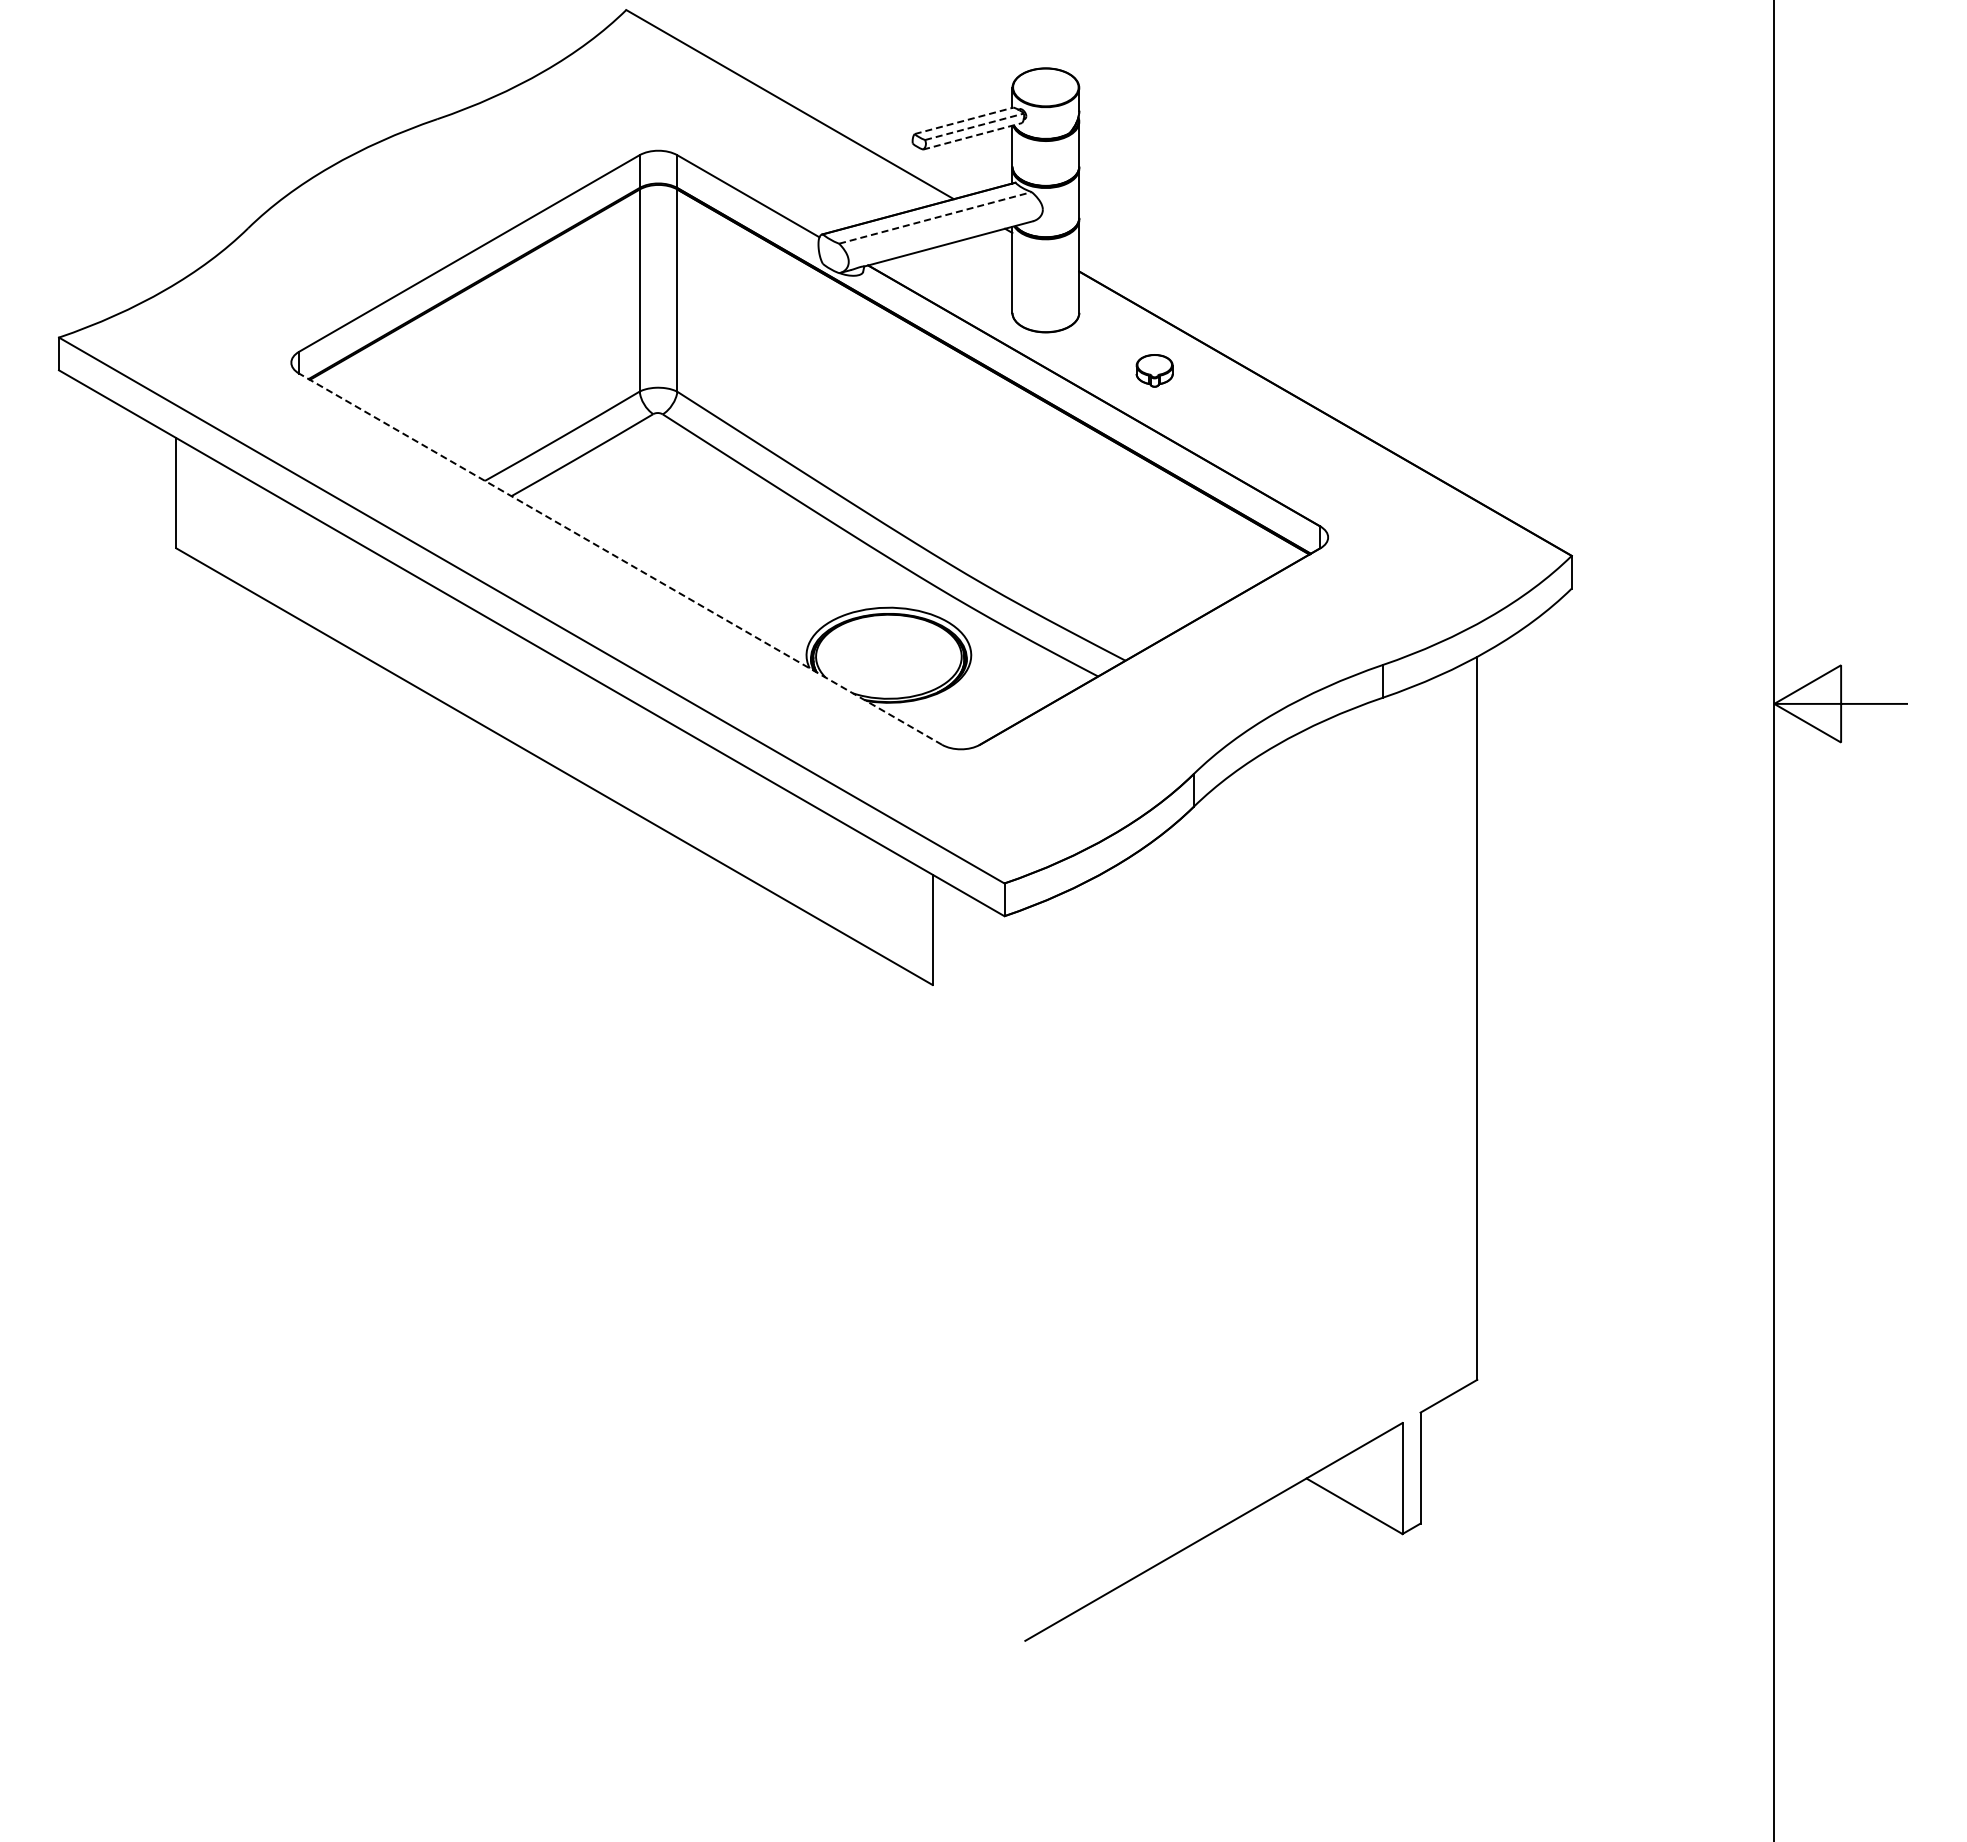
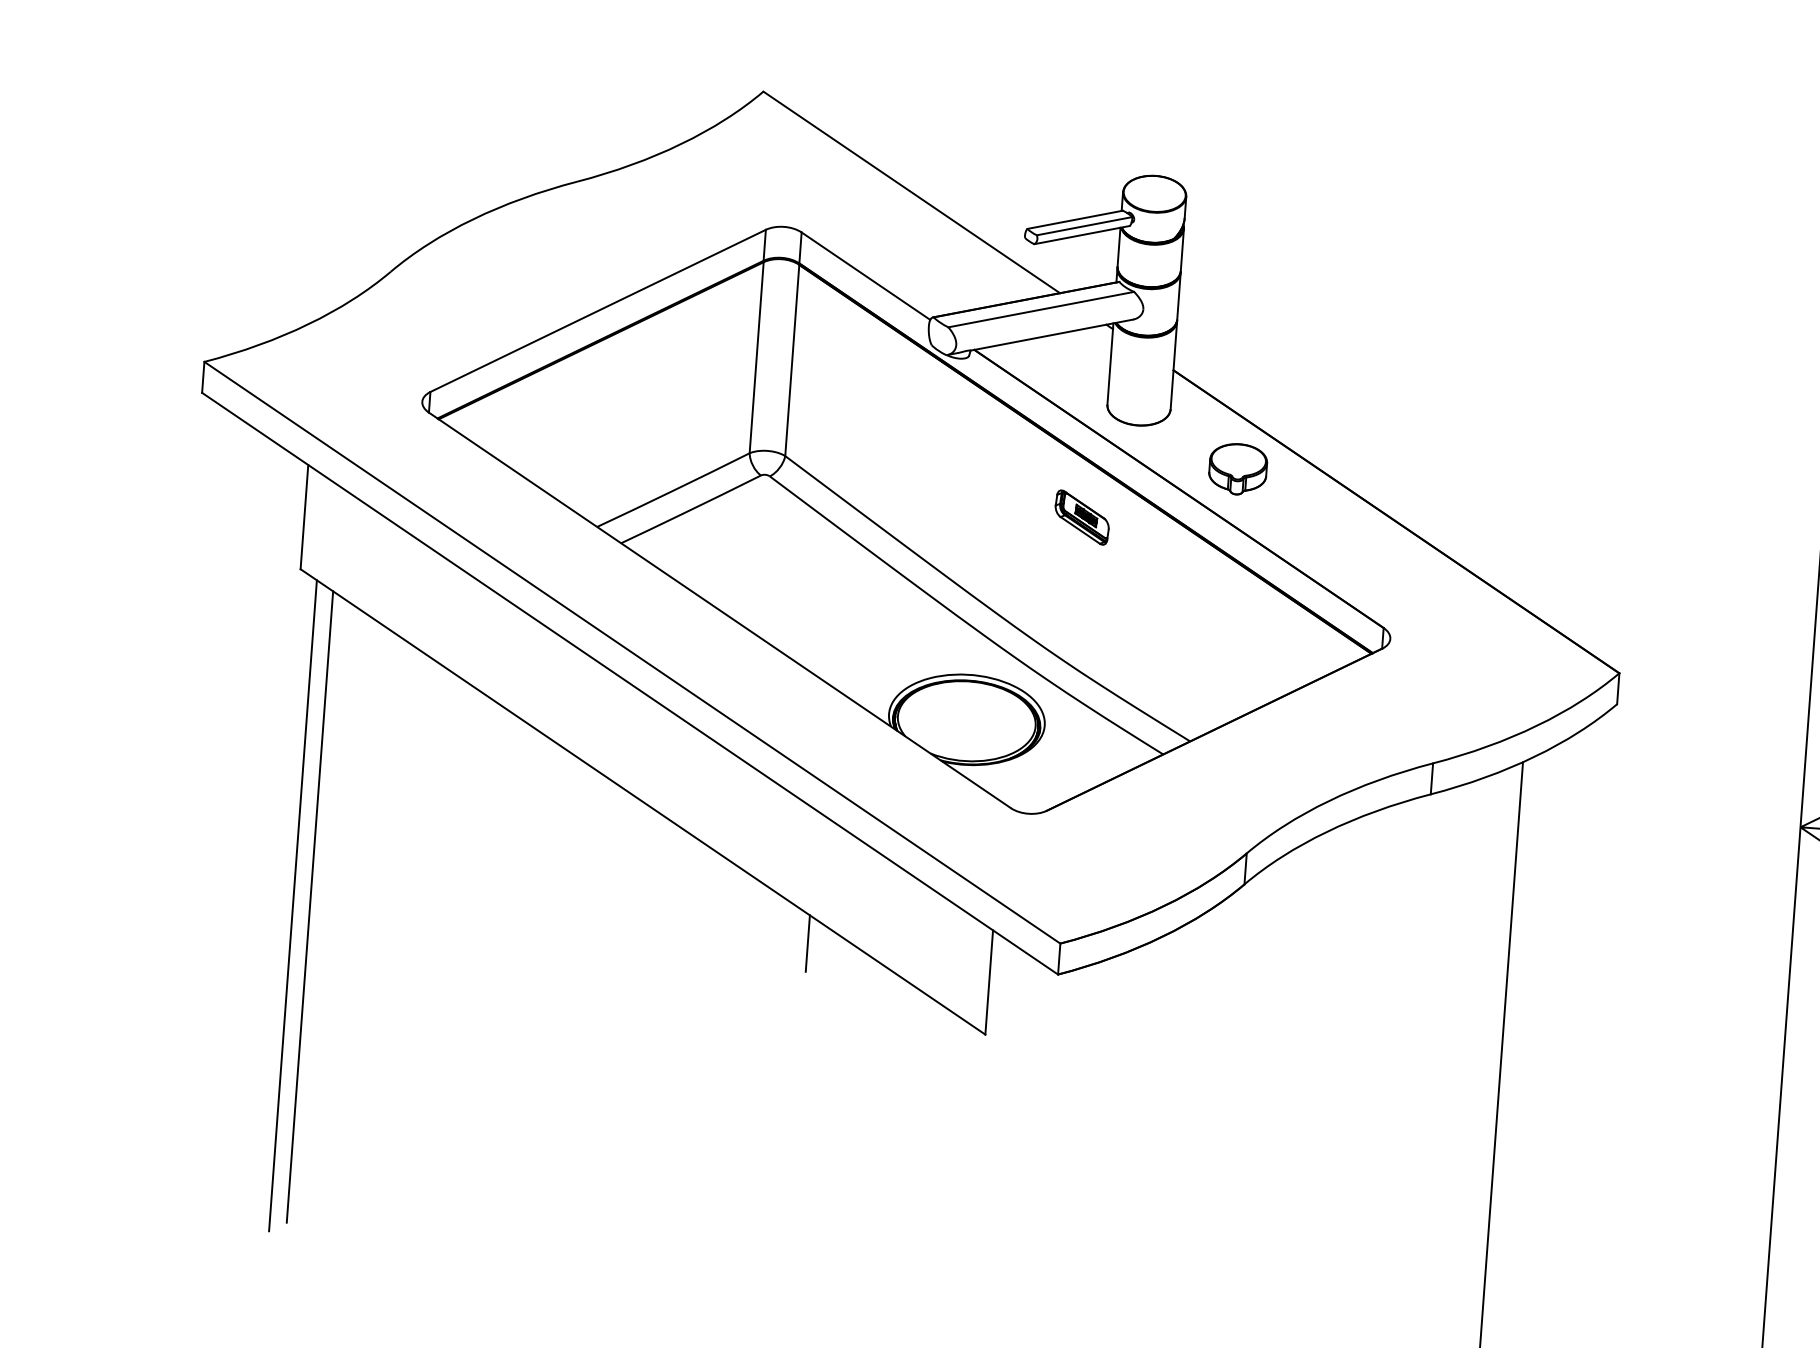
line: (964, 120) -> (1075, 219), dashed -> solid
line: (975, 126) -> (1085, 225), dashed -> solid
line: (973, 136) -> (1082, 235), dashed -> solid
line: (935, 217) -> (1041, 309), dashed -> solid
part: (1154, 370) -> (1237, 469), size x1.67
part: (994, 433) -> (1082, 517), added
line: (620, 558) -> (719, 609), dashed -> solid
line: (194, 902) -> (293, 905), added
line: (212, 902) -> (310, 906), added
line: (738, 902) -> (807, 943), added

